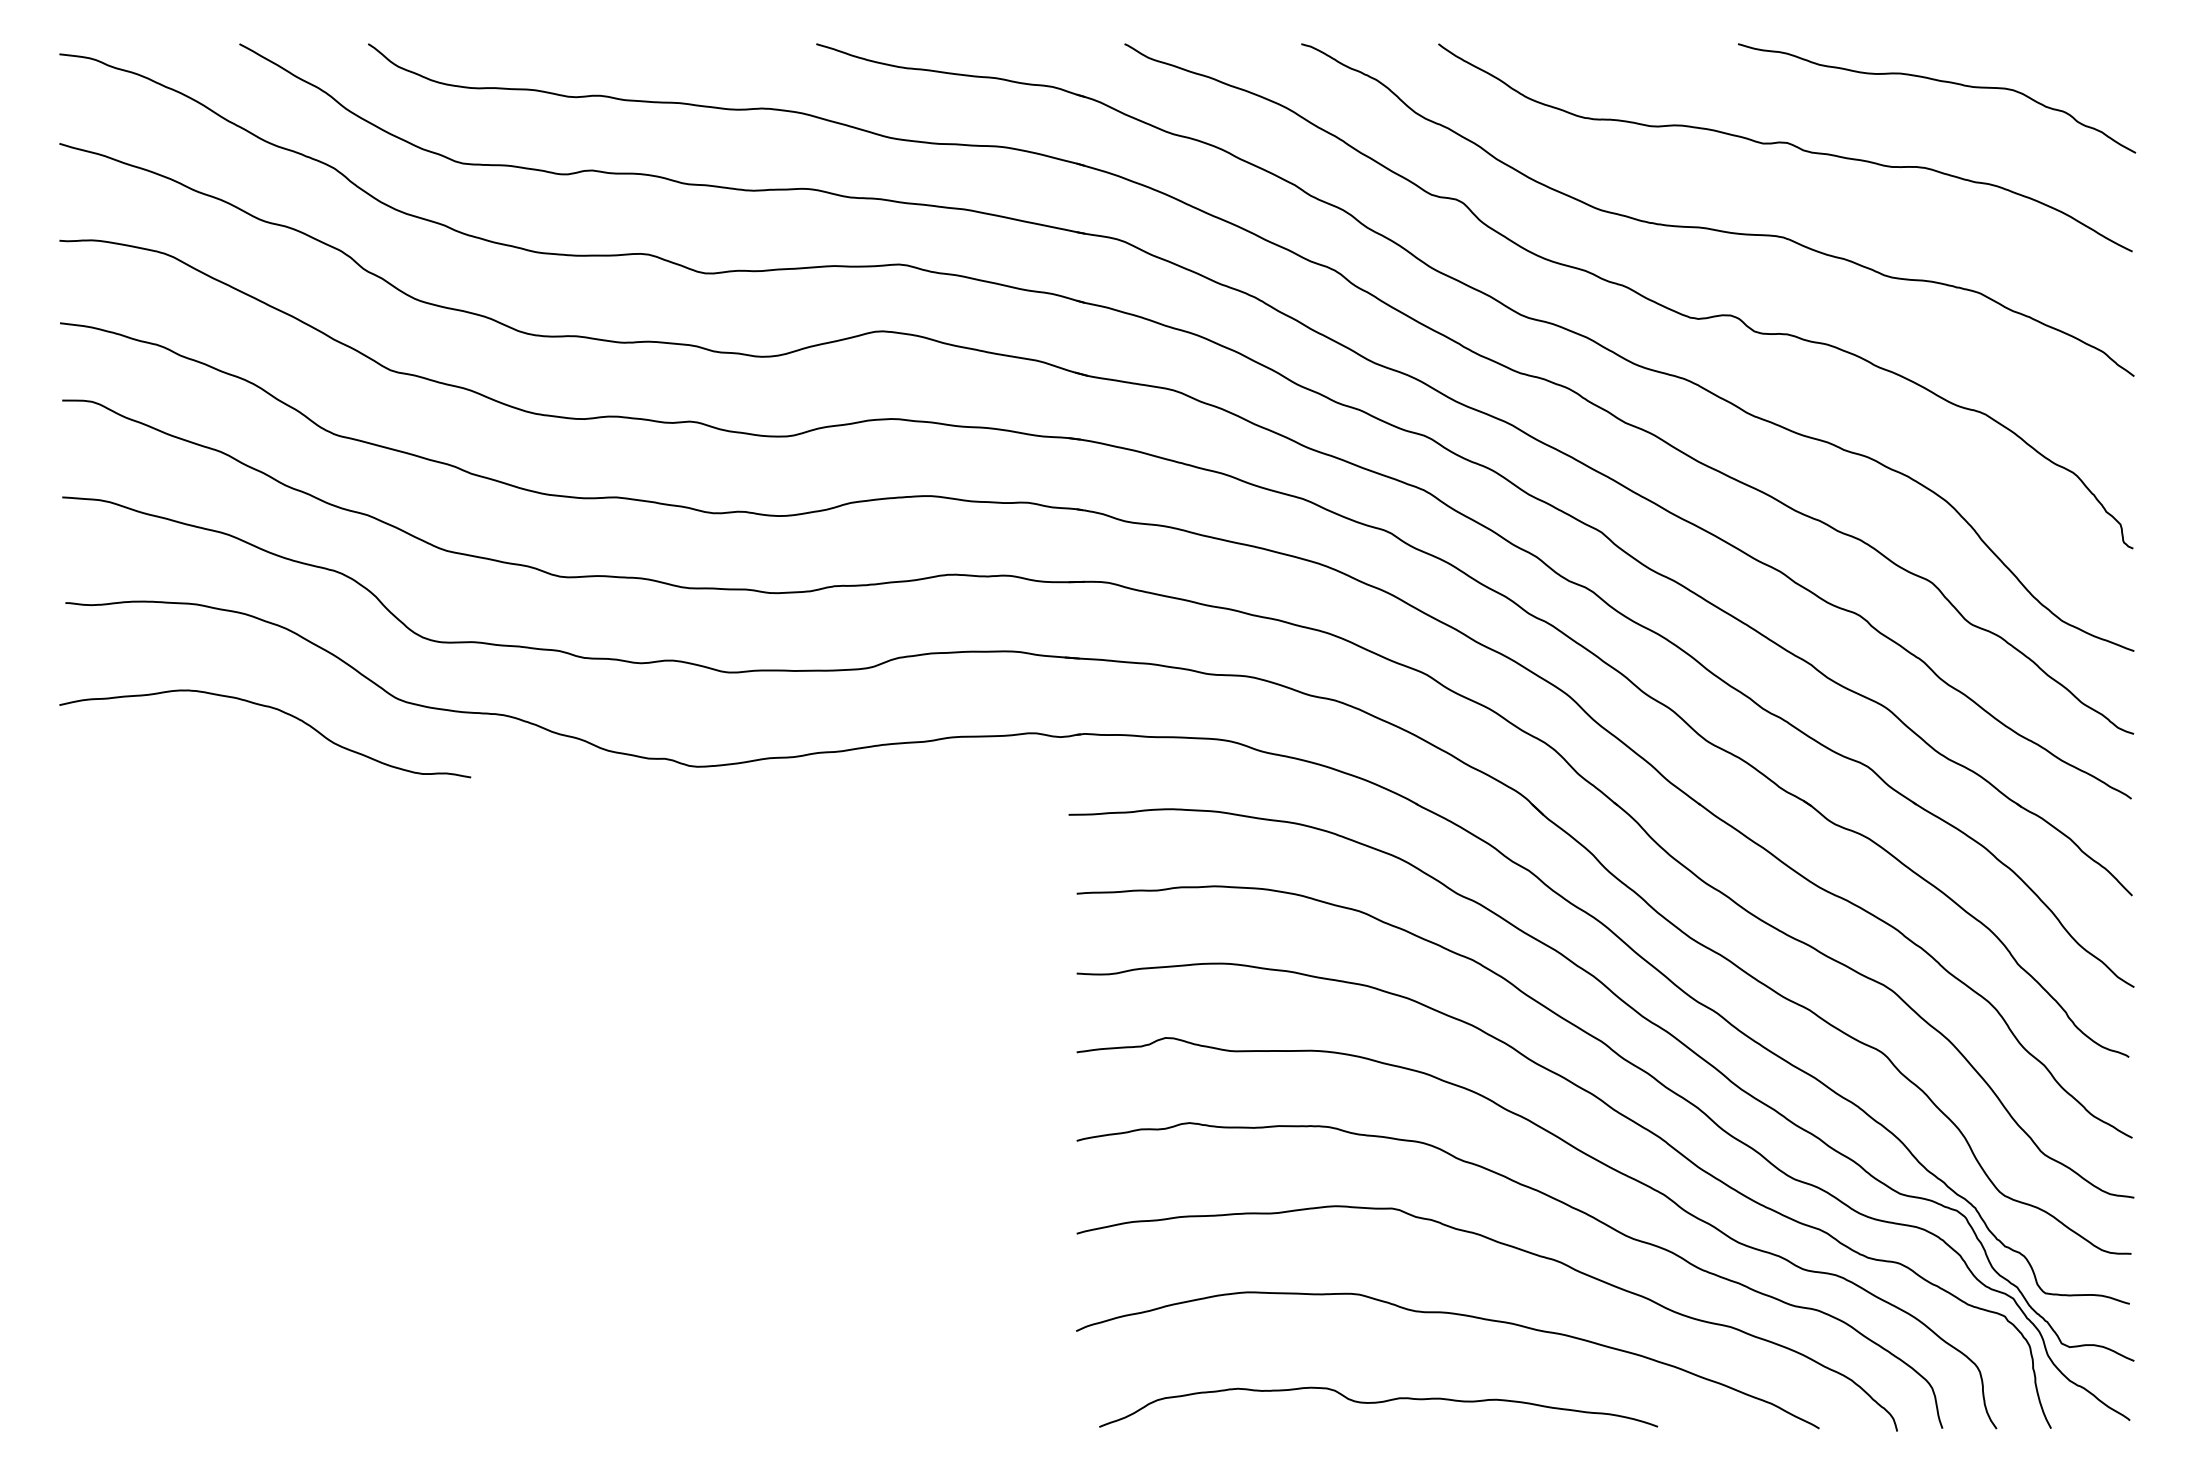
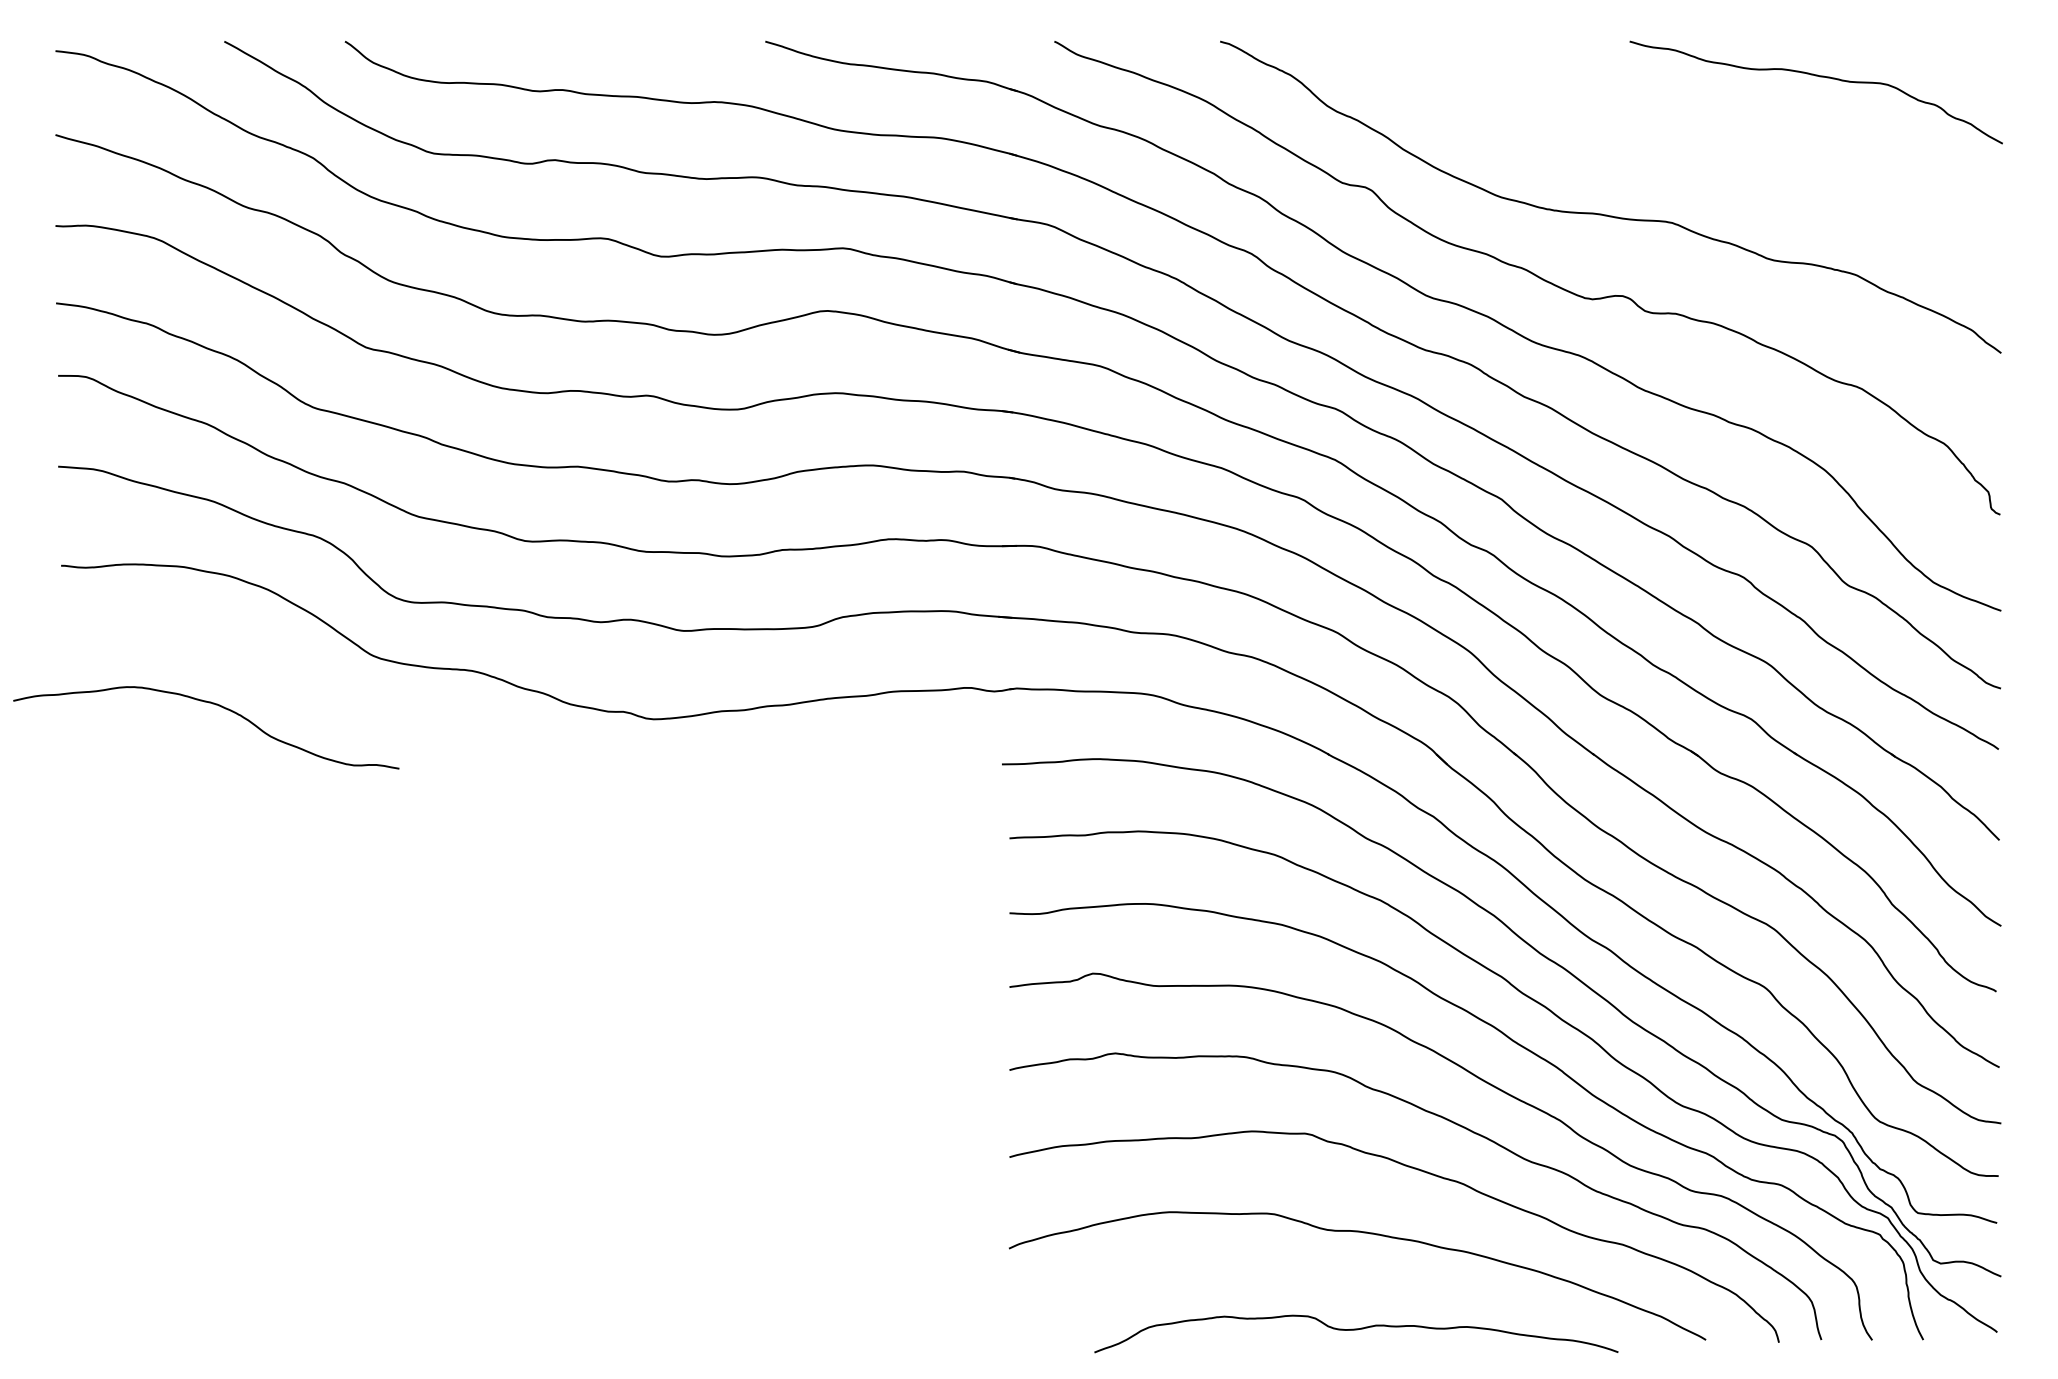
curve: (1785, 143) -> (1674, 134), removed
curve: (270, 708) -> (211, 704), moved
curve: (1378, 1403) -> (1356, 1330), moved

